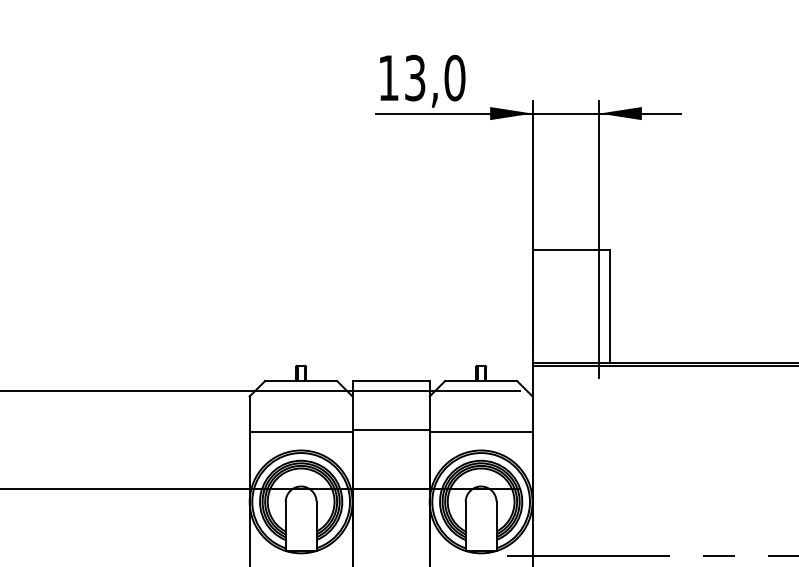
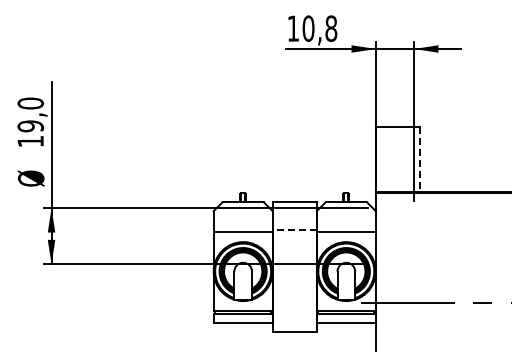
text: (434, 77) -> (319, 28), 13,0 -> 10,8
line: (610, 308) -> (420, 160), solid -> dashed
line: (390, 430) -> (294, 230), solid -> dashed

